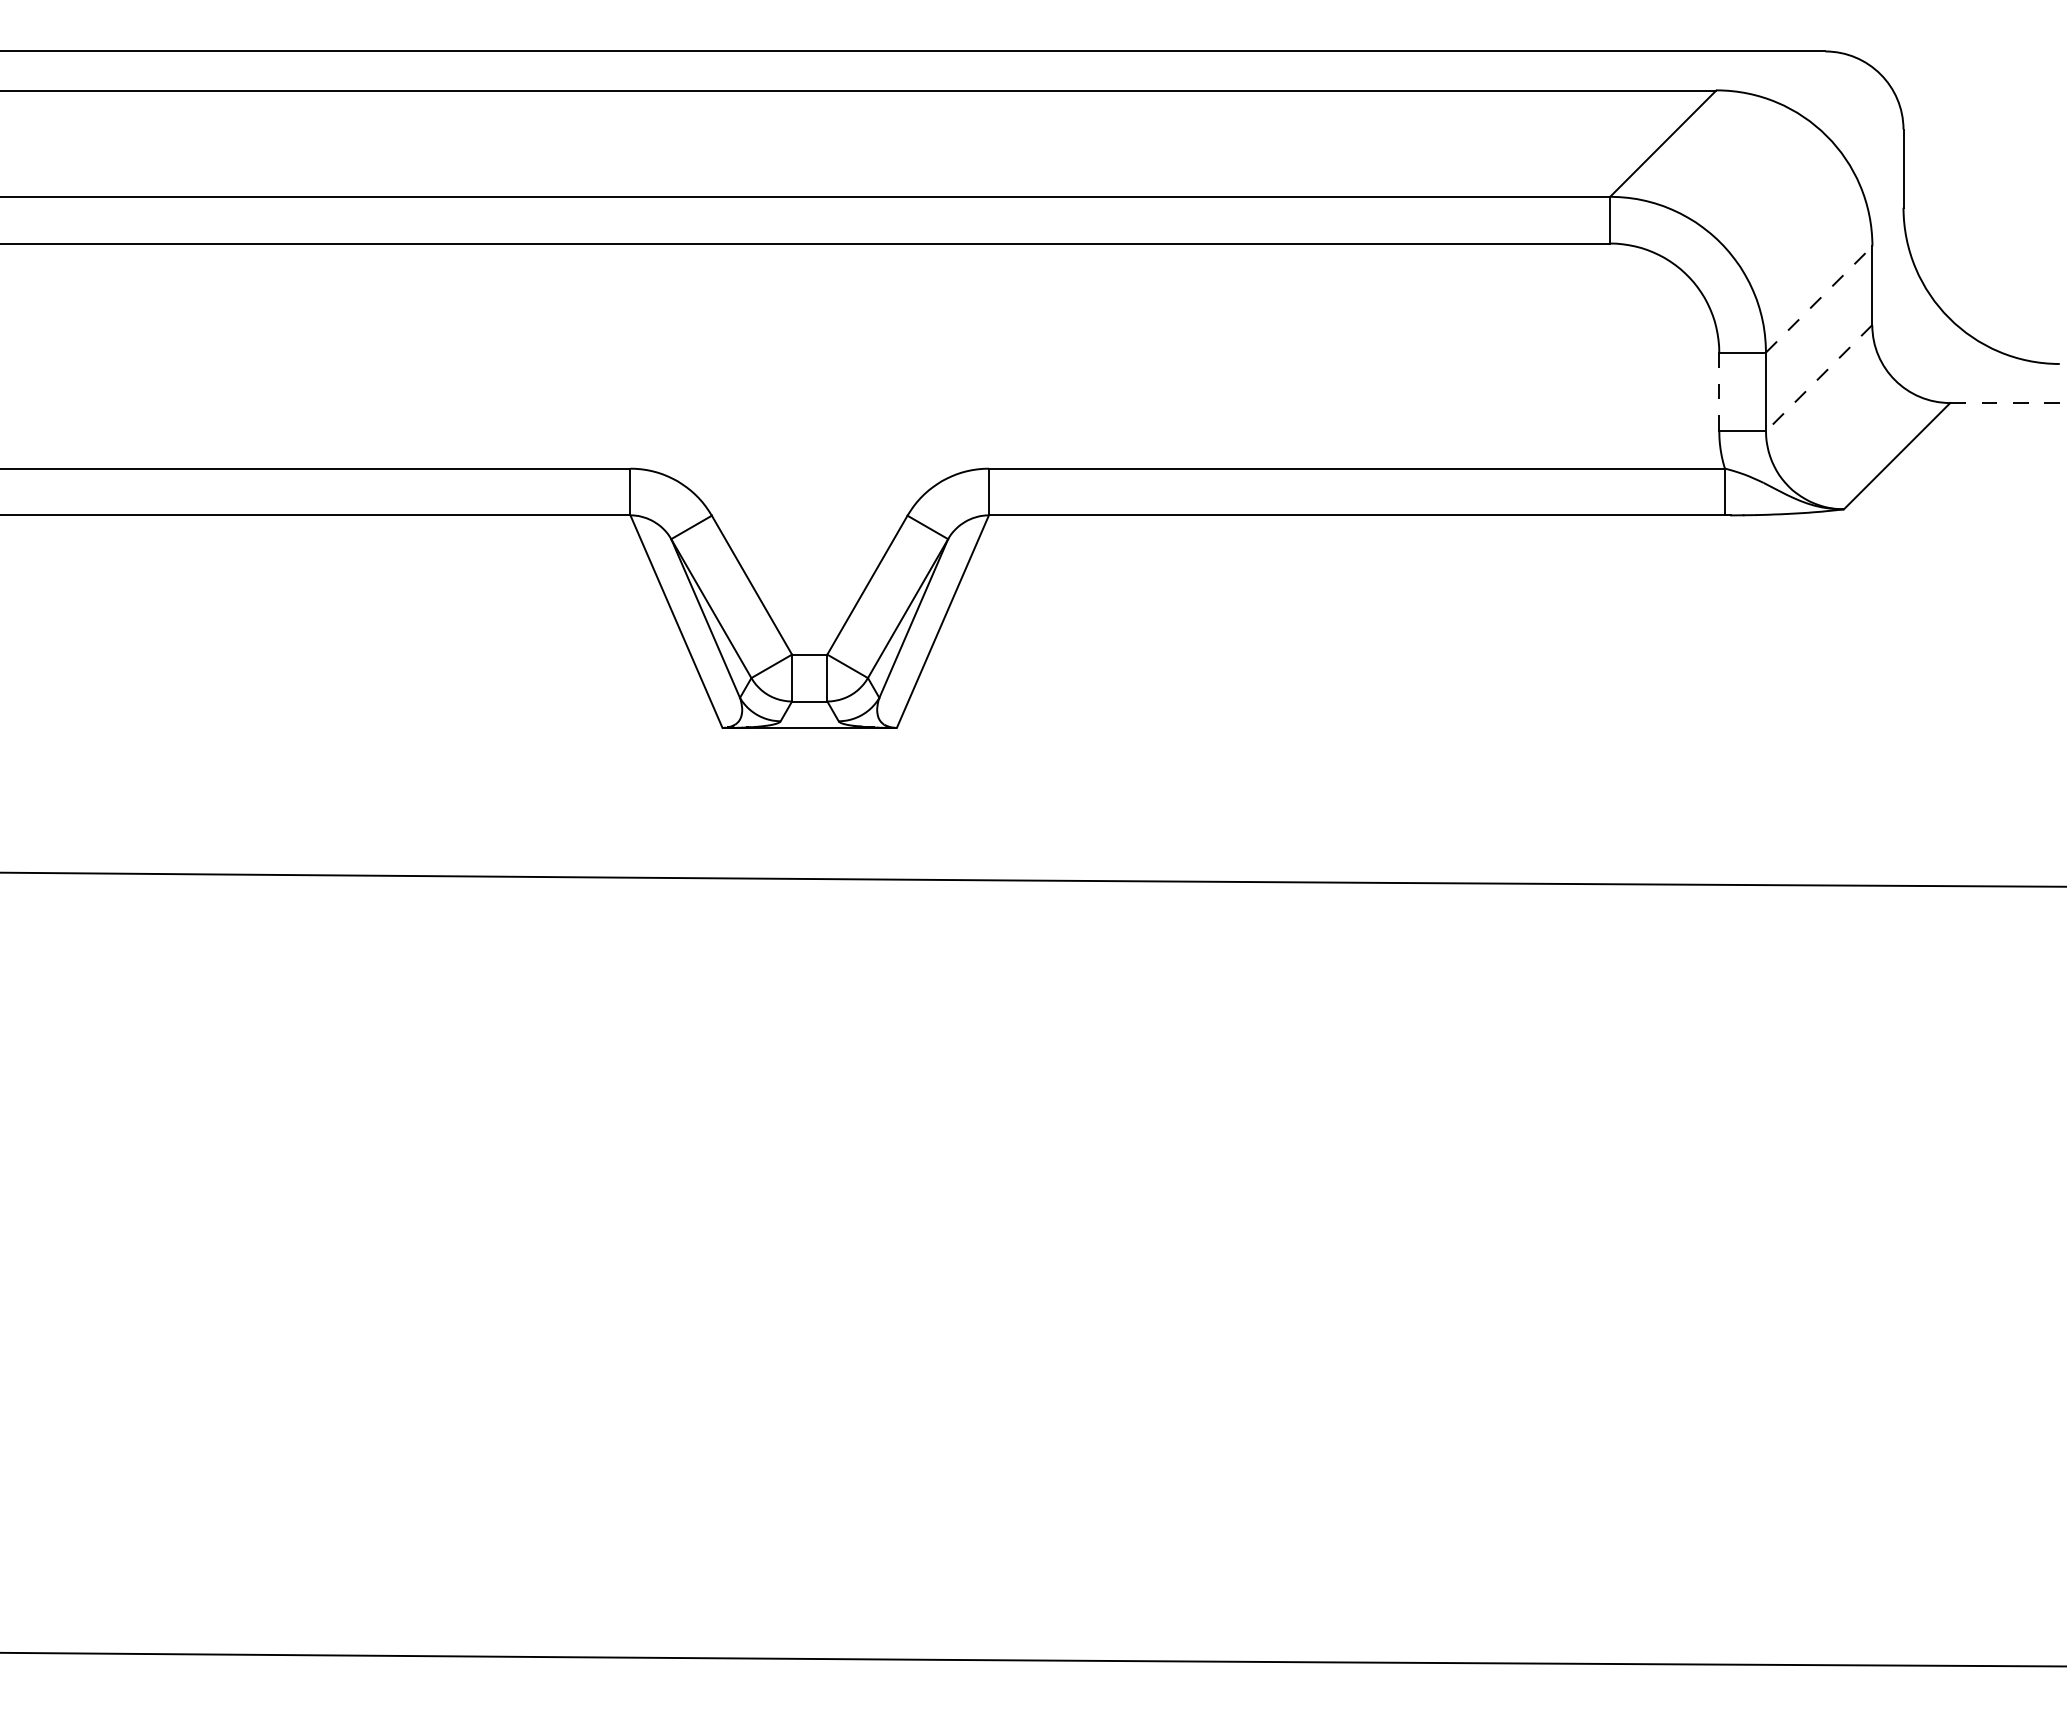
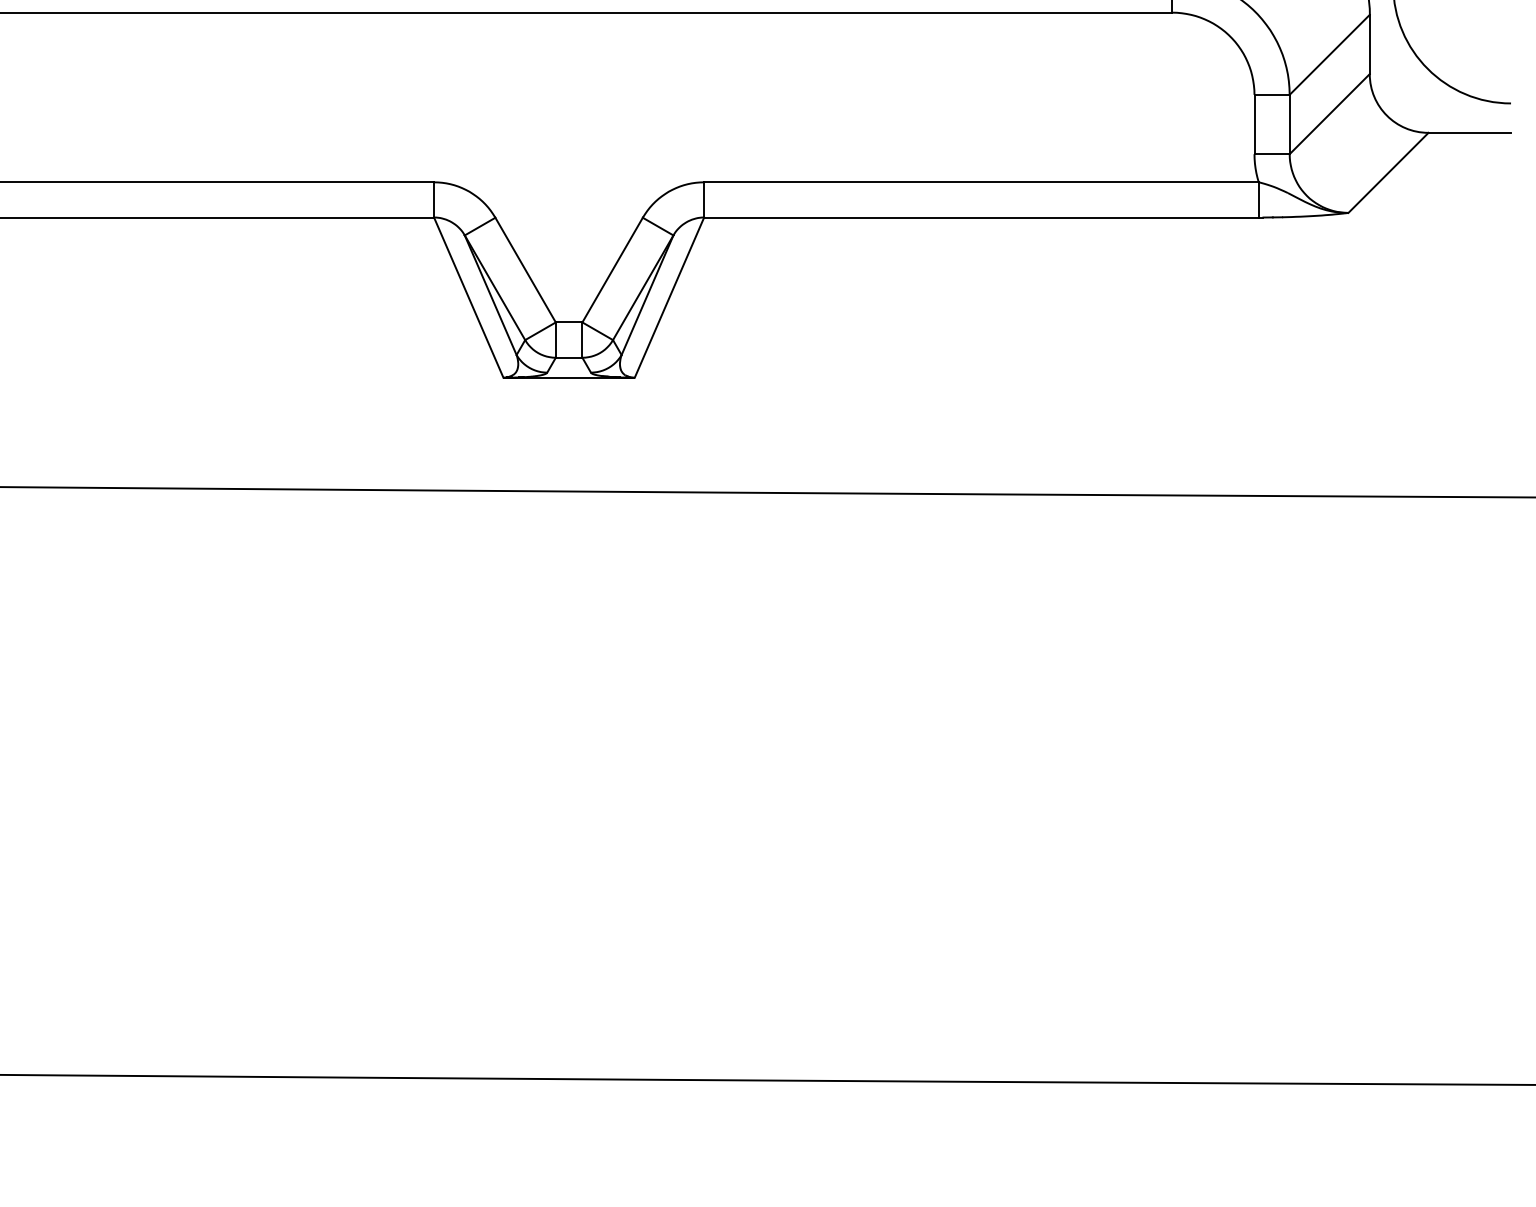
line: (1819, 299) -> (1330, 54), dashed -> solid
line: (1818, 378) -> (1329, 114), dashed -> solid
line: (1719, 392) -> (1254, 124), dashed -> solid
line: (2005, 403) -> (1470, 133), dashed -> solid

